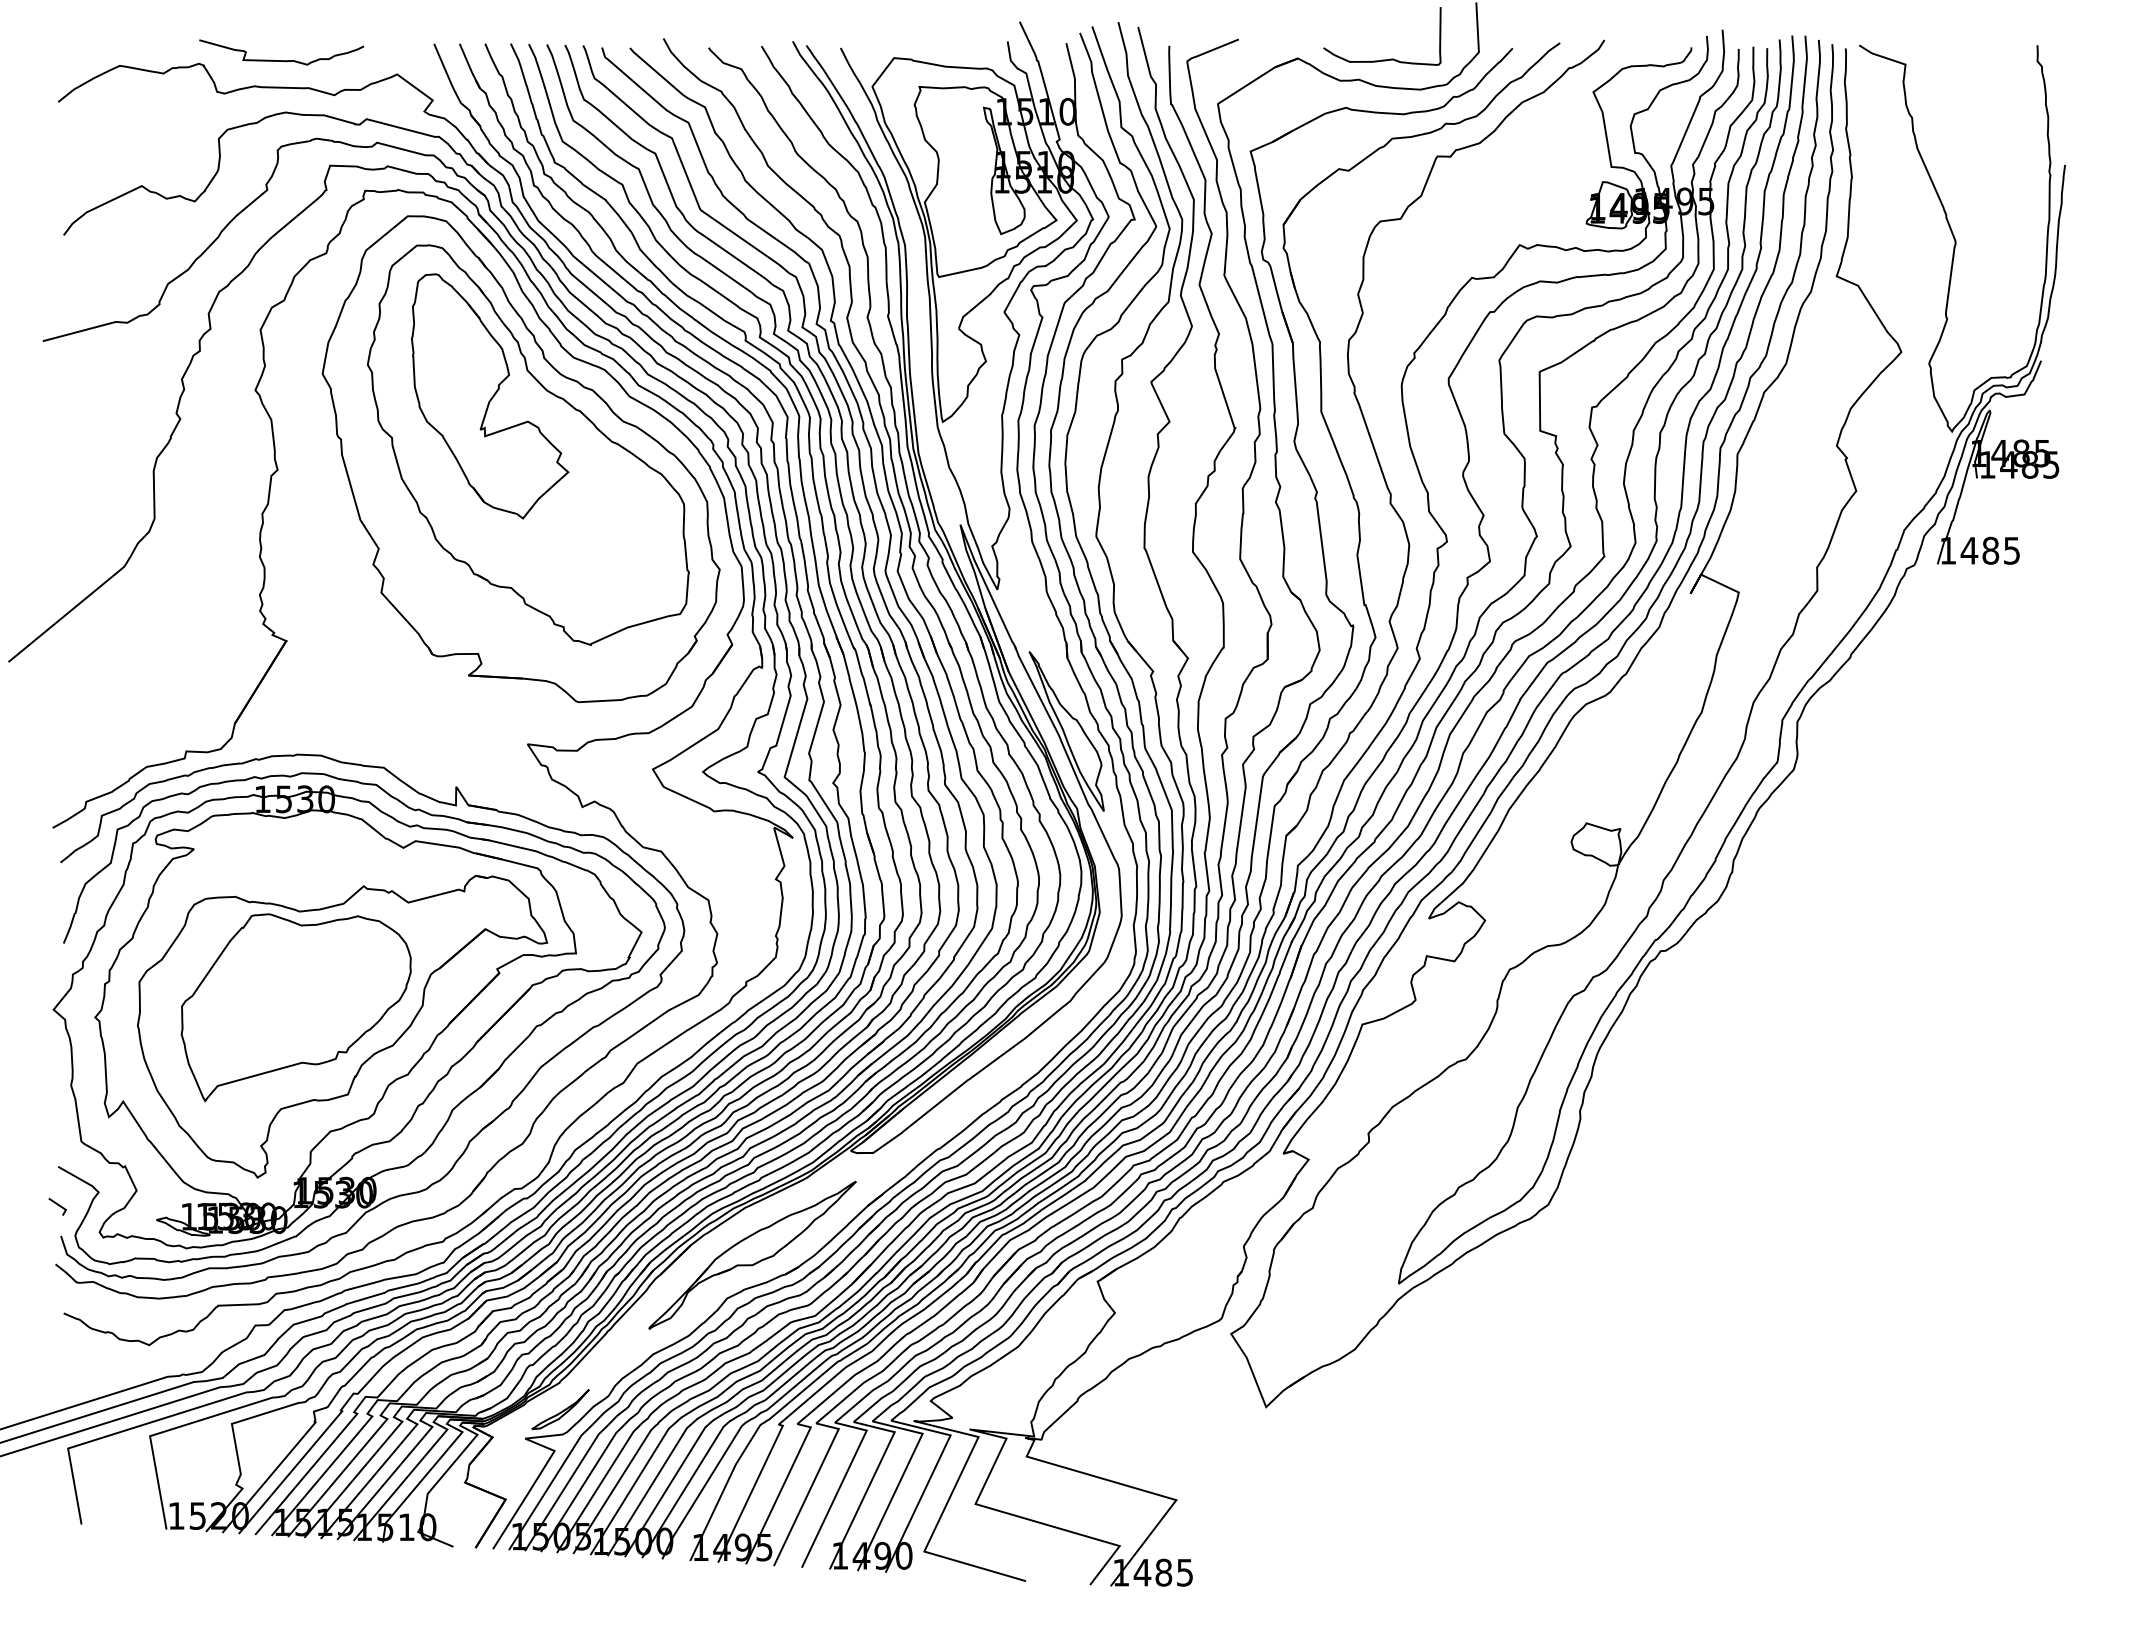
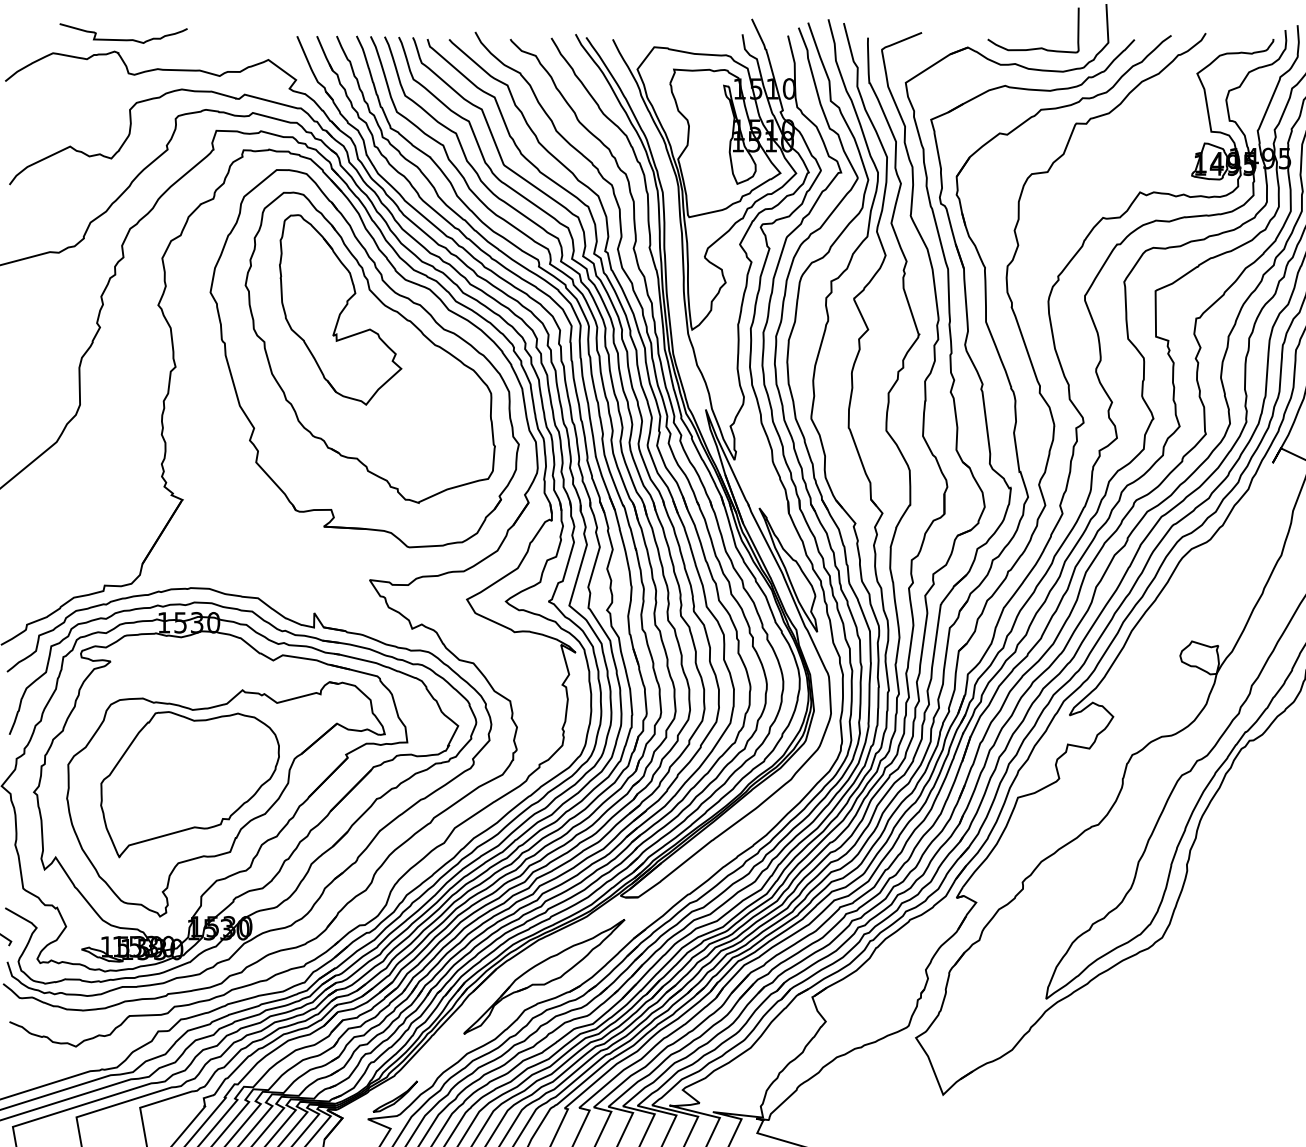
curve: (281, 60) -> (123, 39), moved

